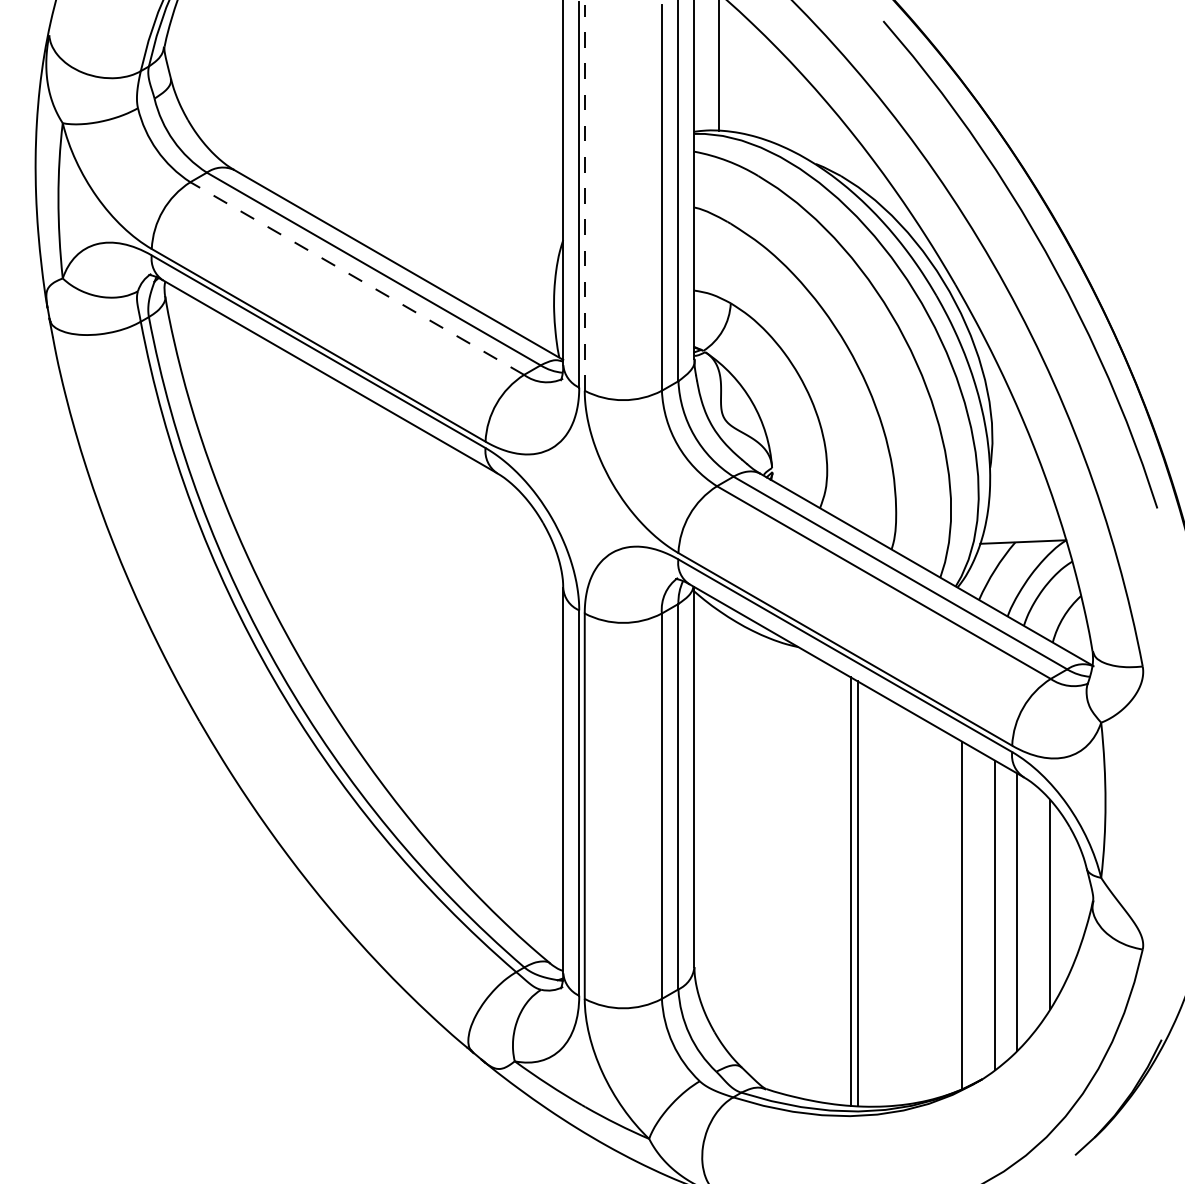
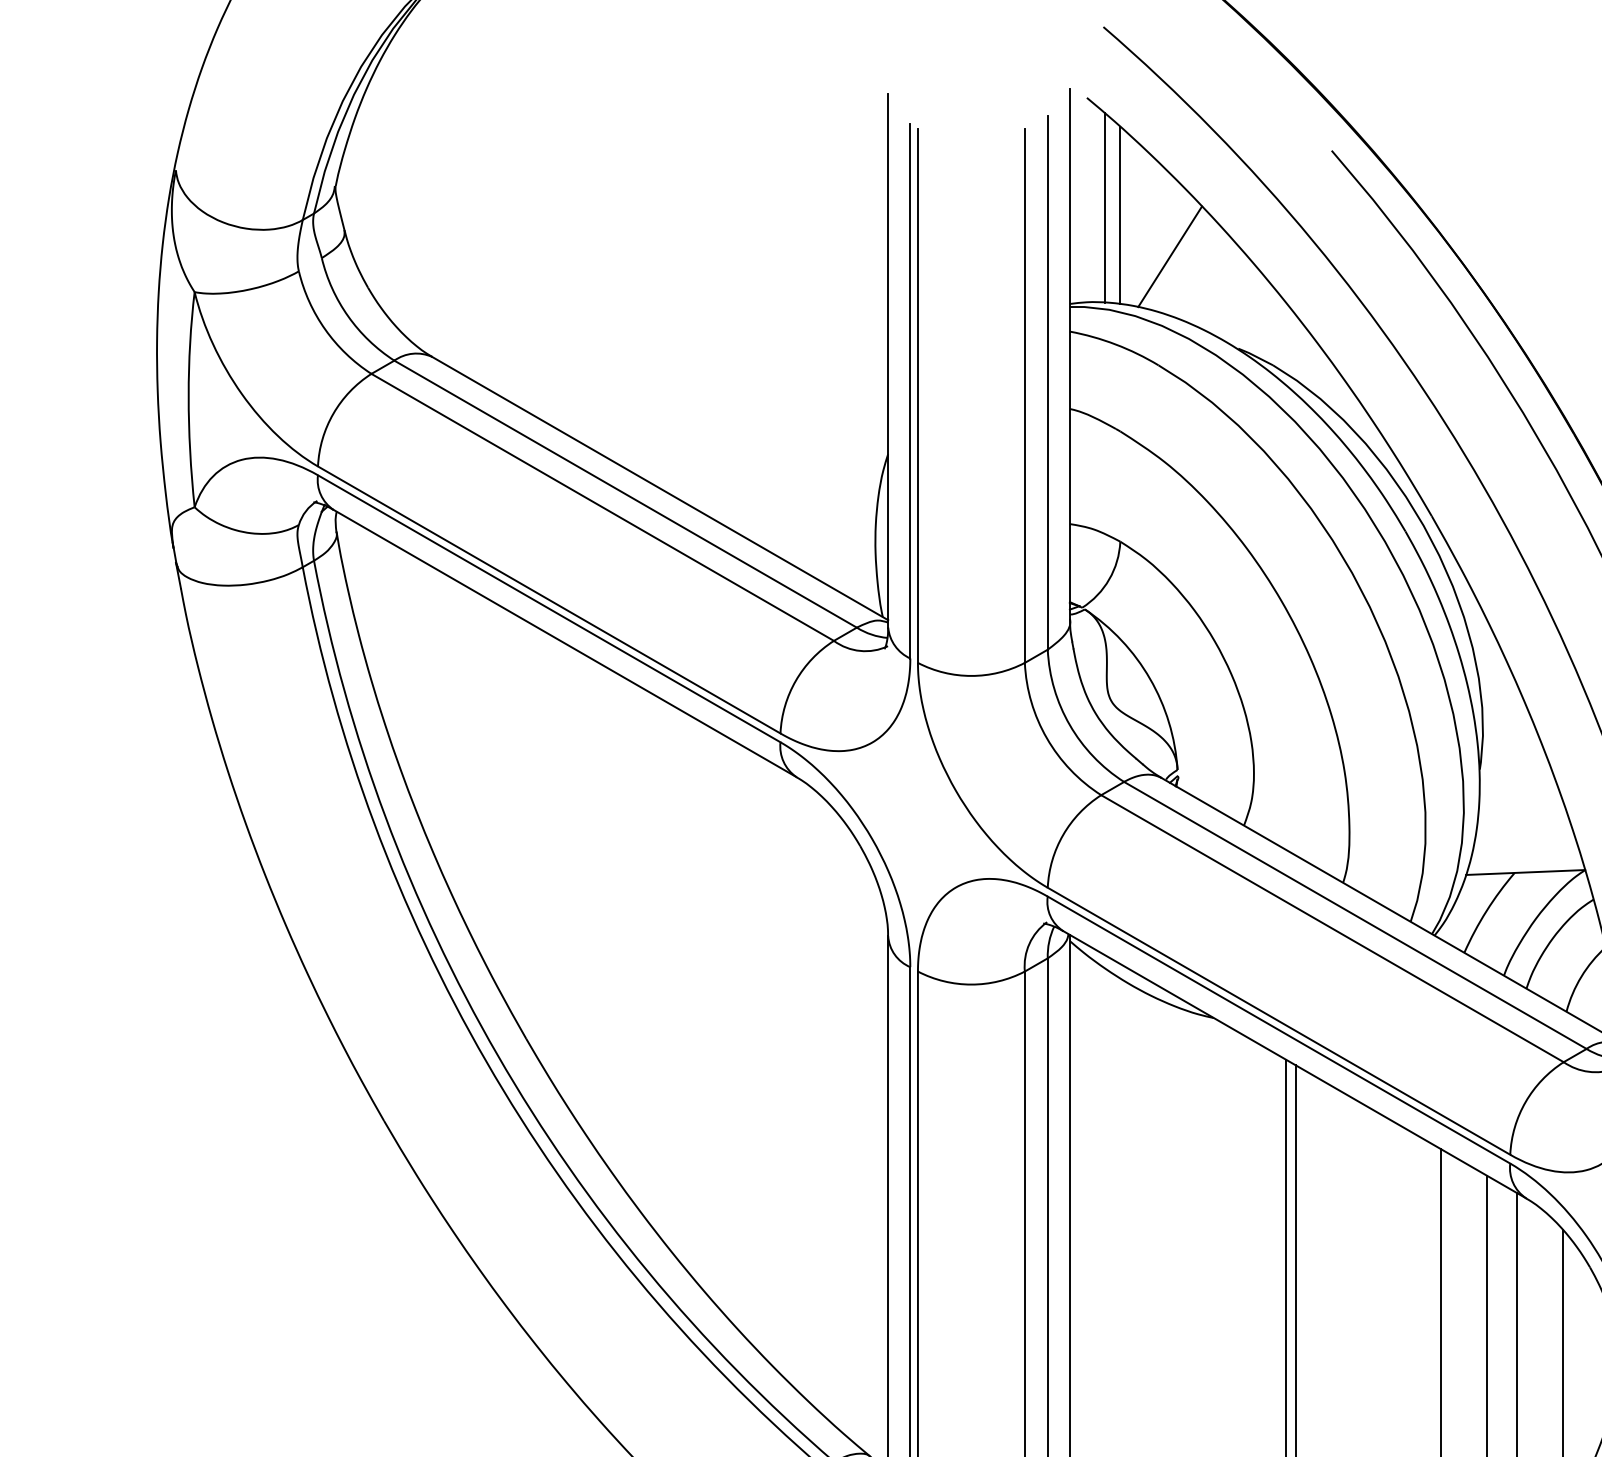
line: (730, 67) -> (1119, 214), added
line: (766, 97) -> (1169, 256), added
line: (584, 198) -> (917, 396), dashed -> solid
line: (357, 278) -> (603, 507), dashed -> solid

